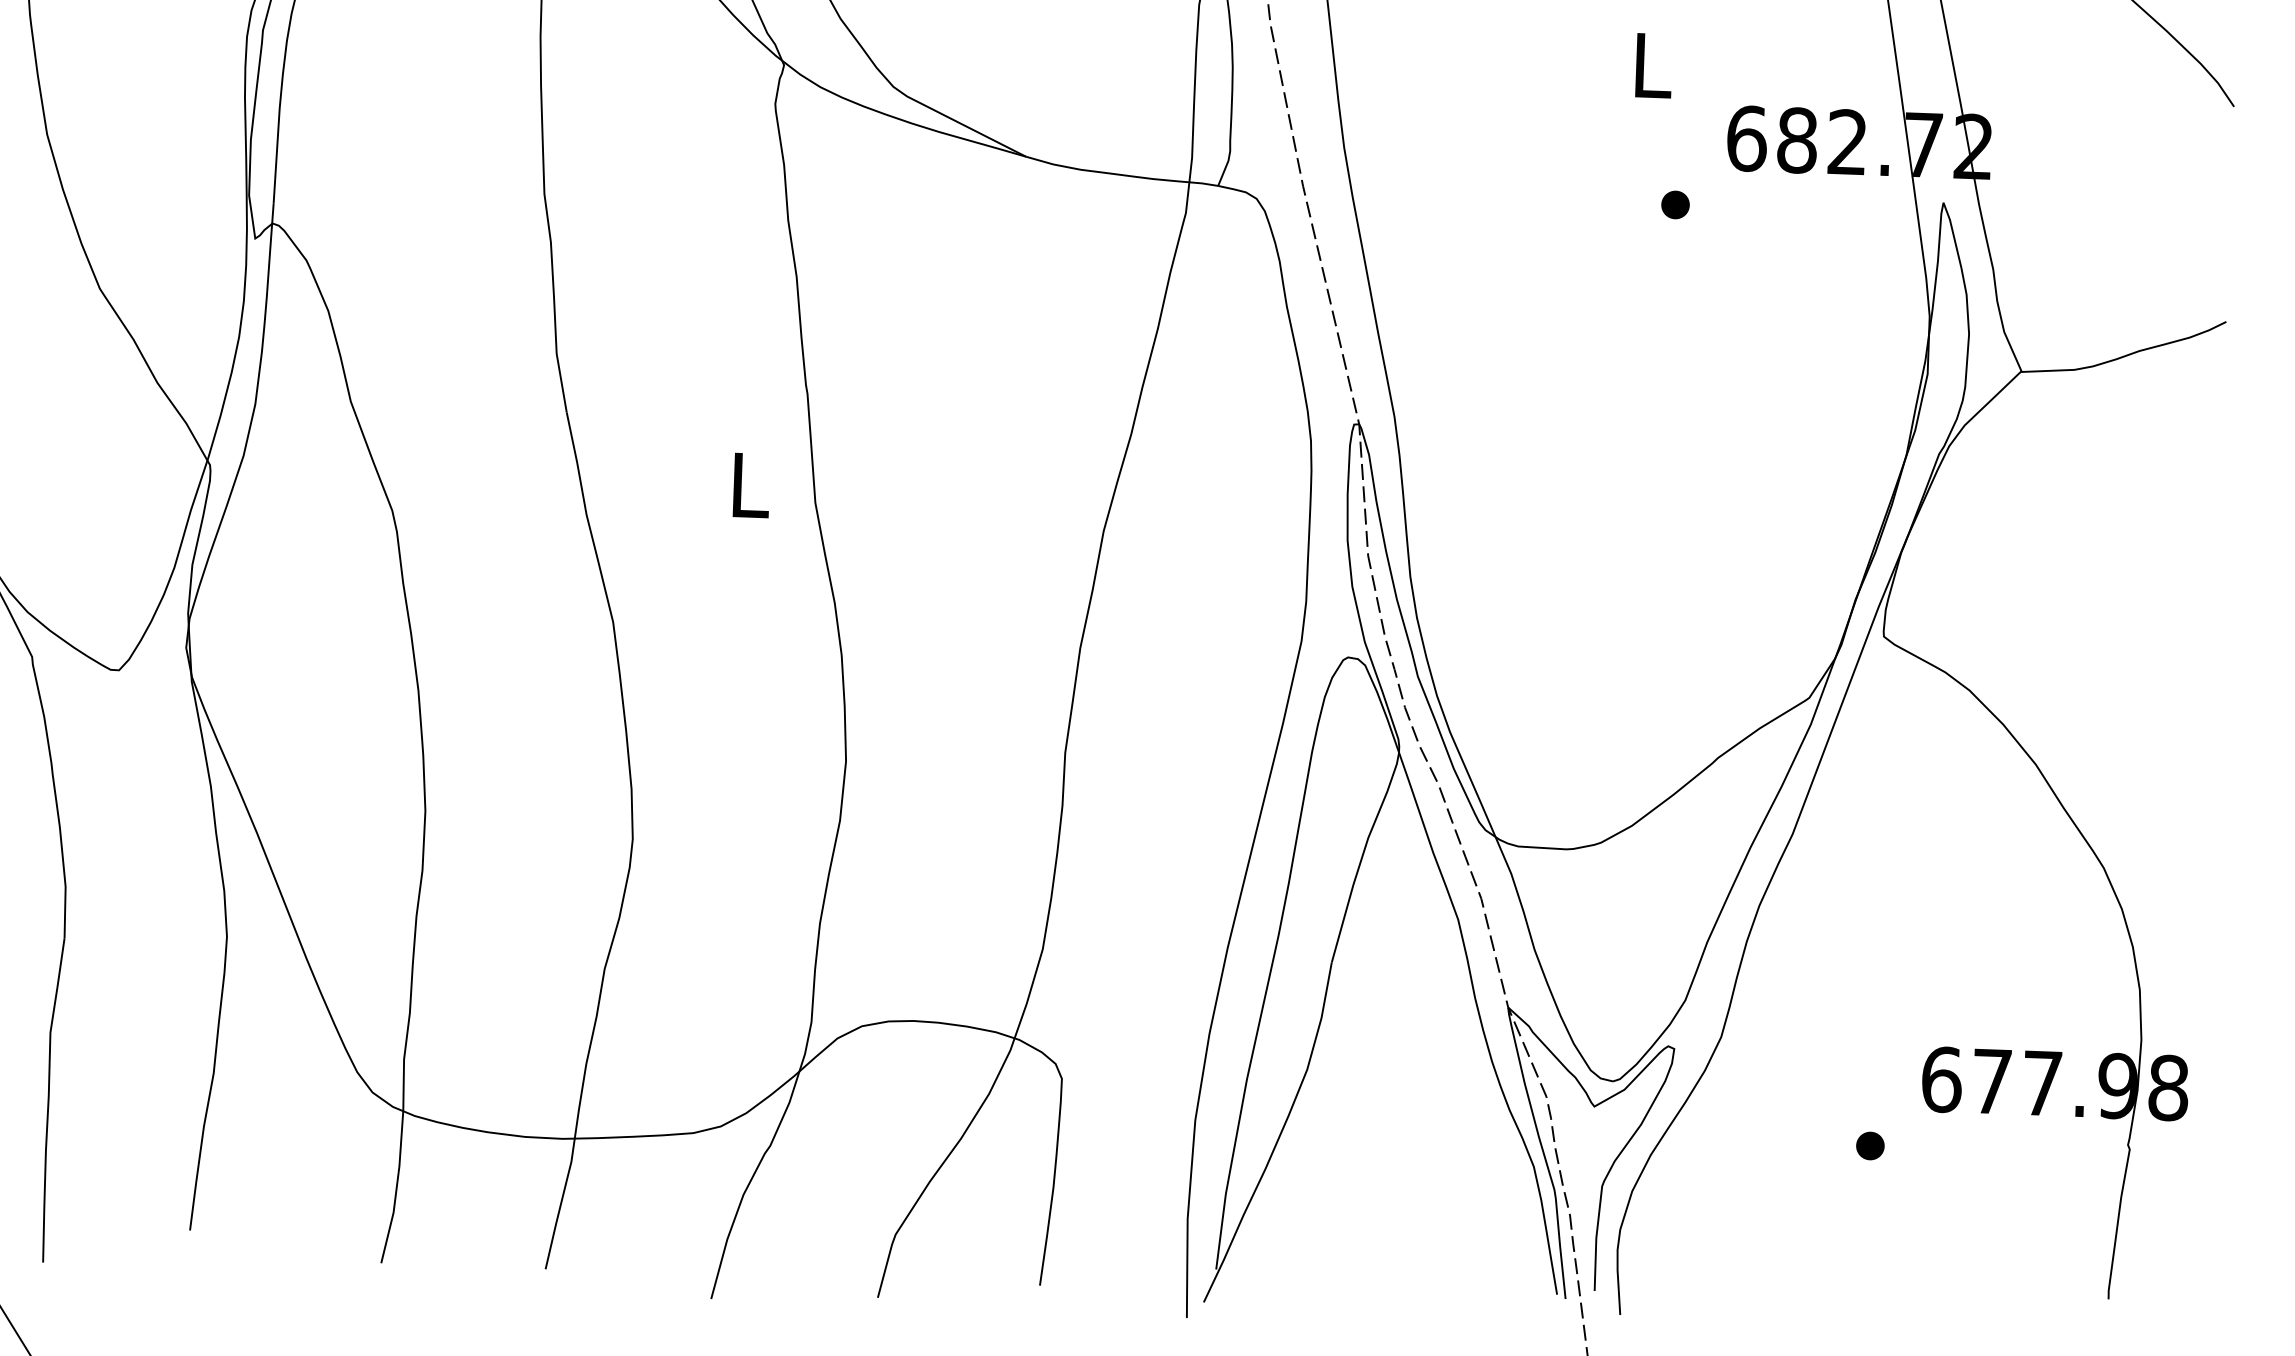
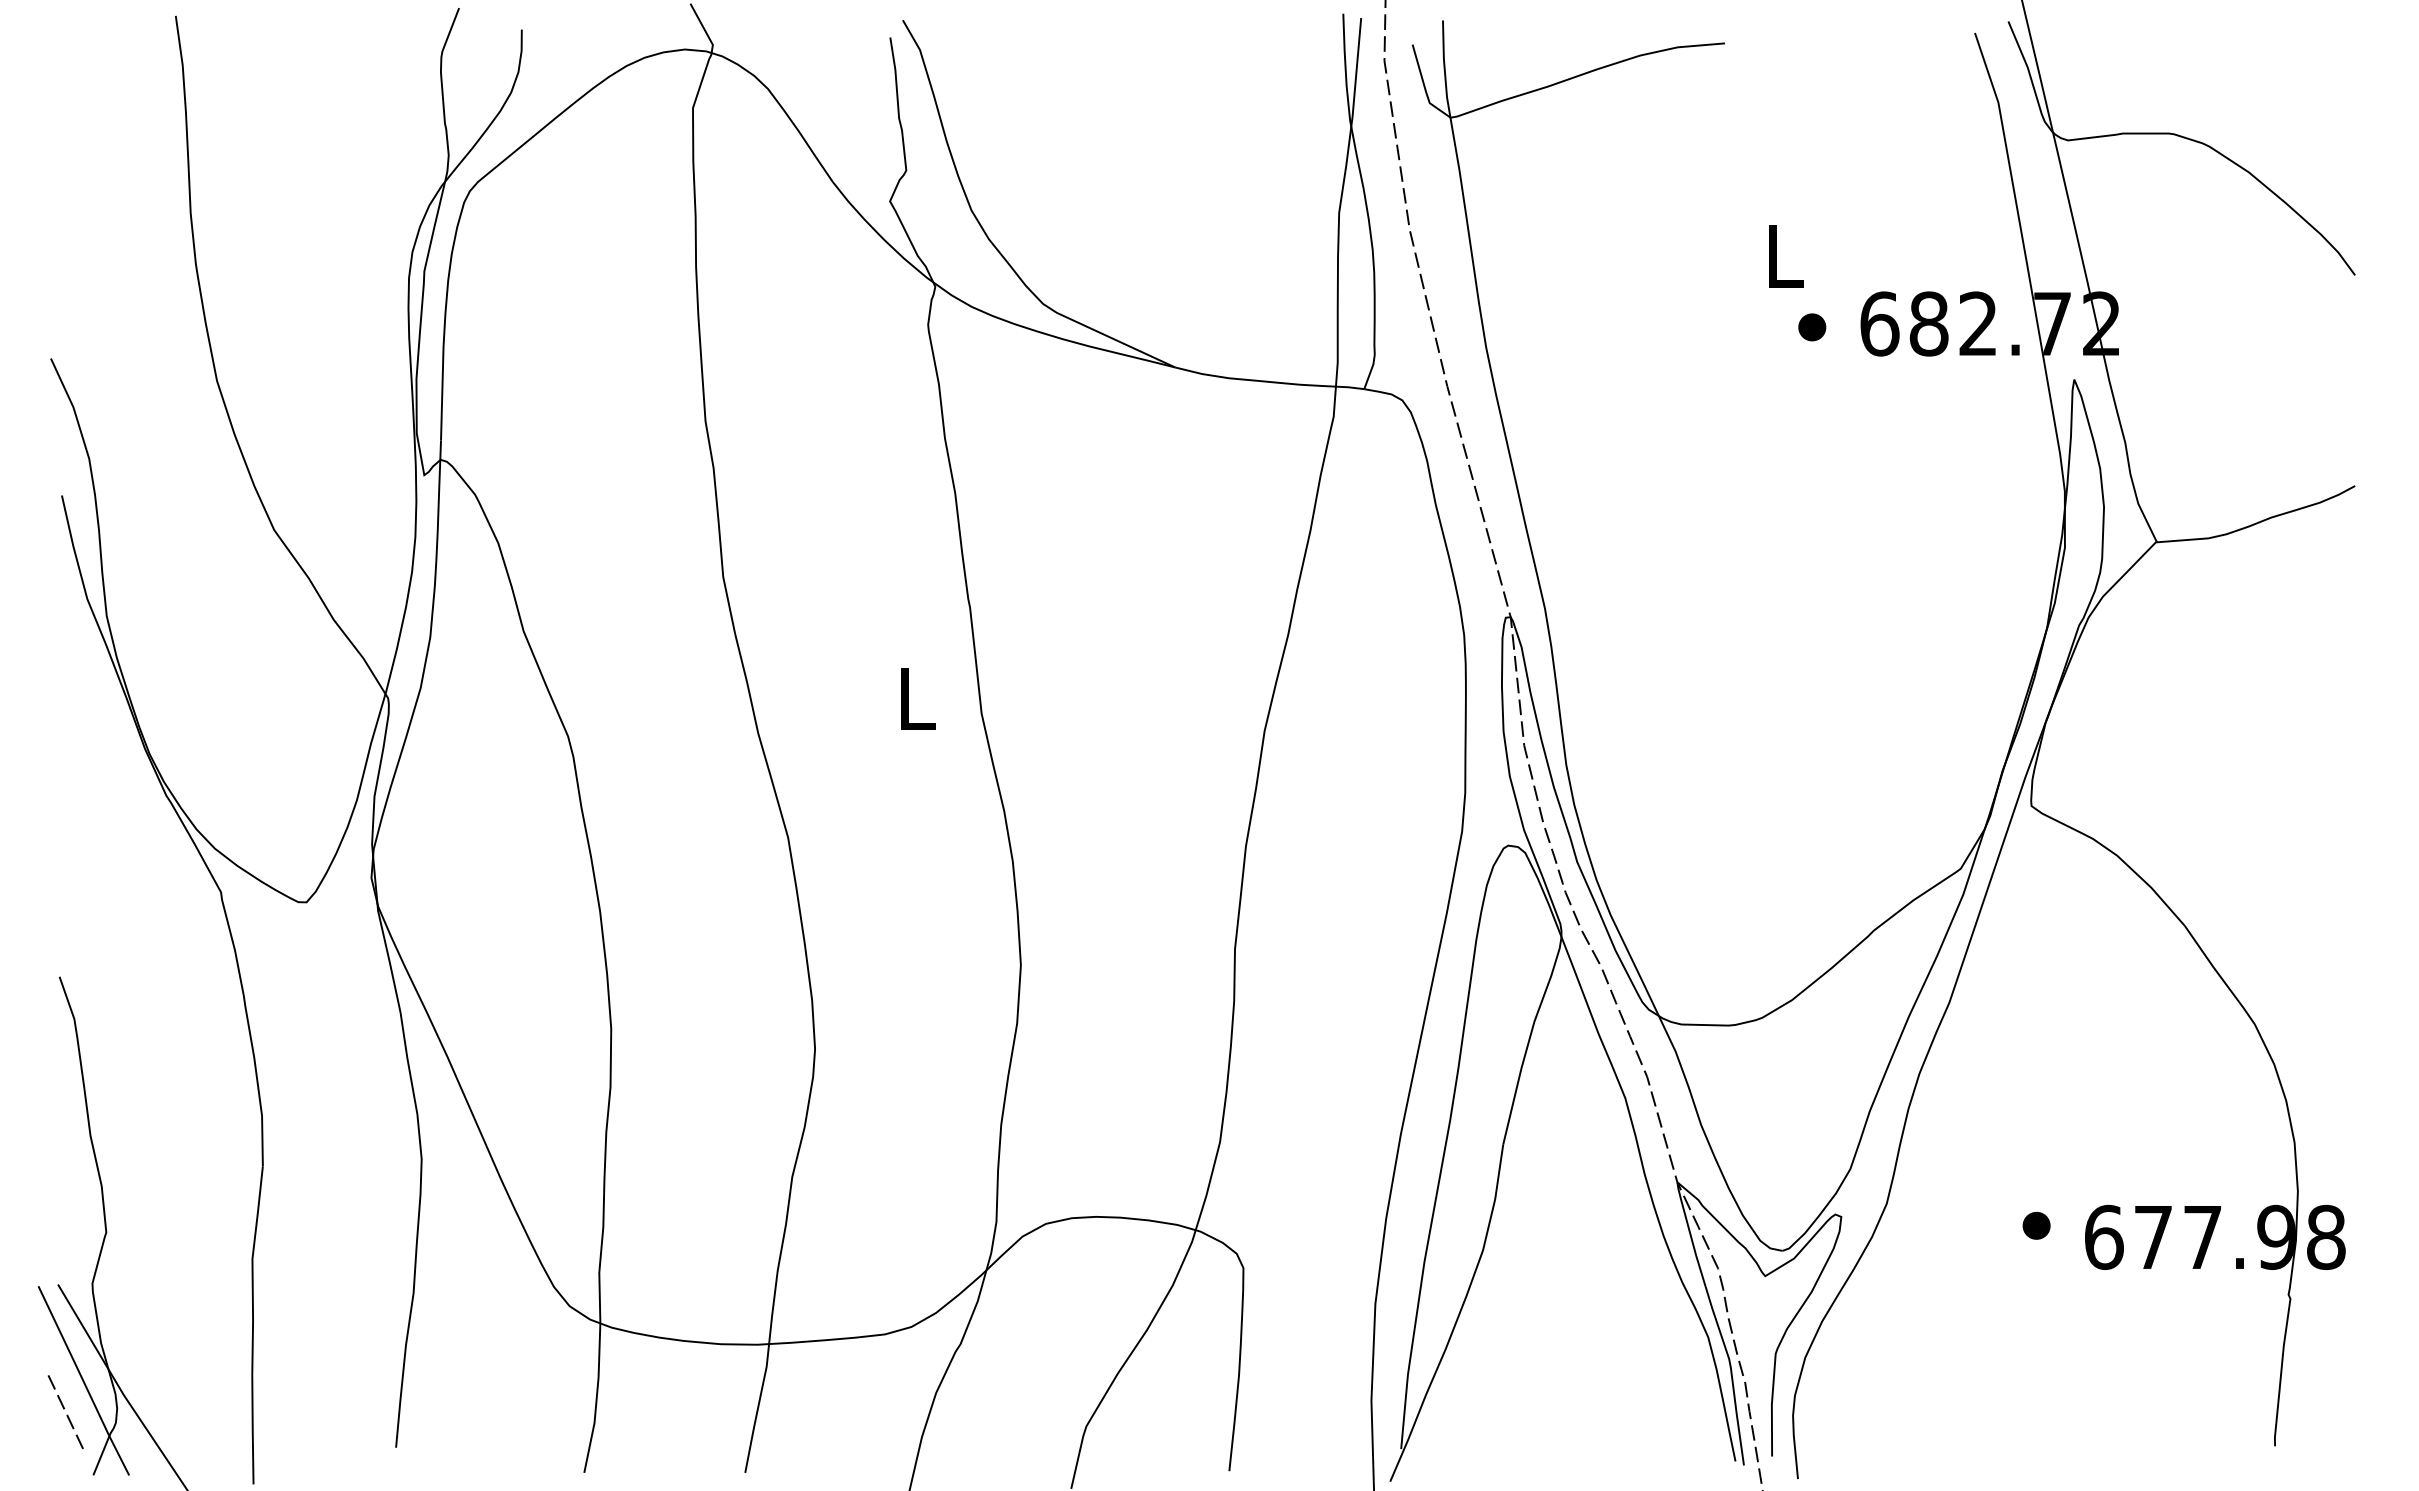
part: (1675, 205) -> (1812, 327), moved
part: (1870, 1145) -> (2036, 1225), moved

